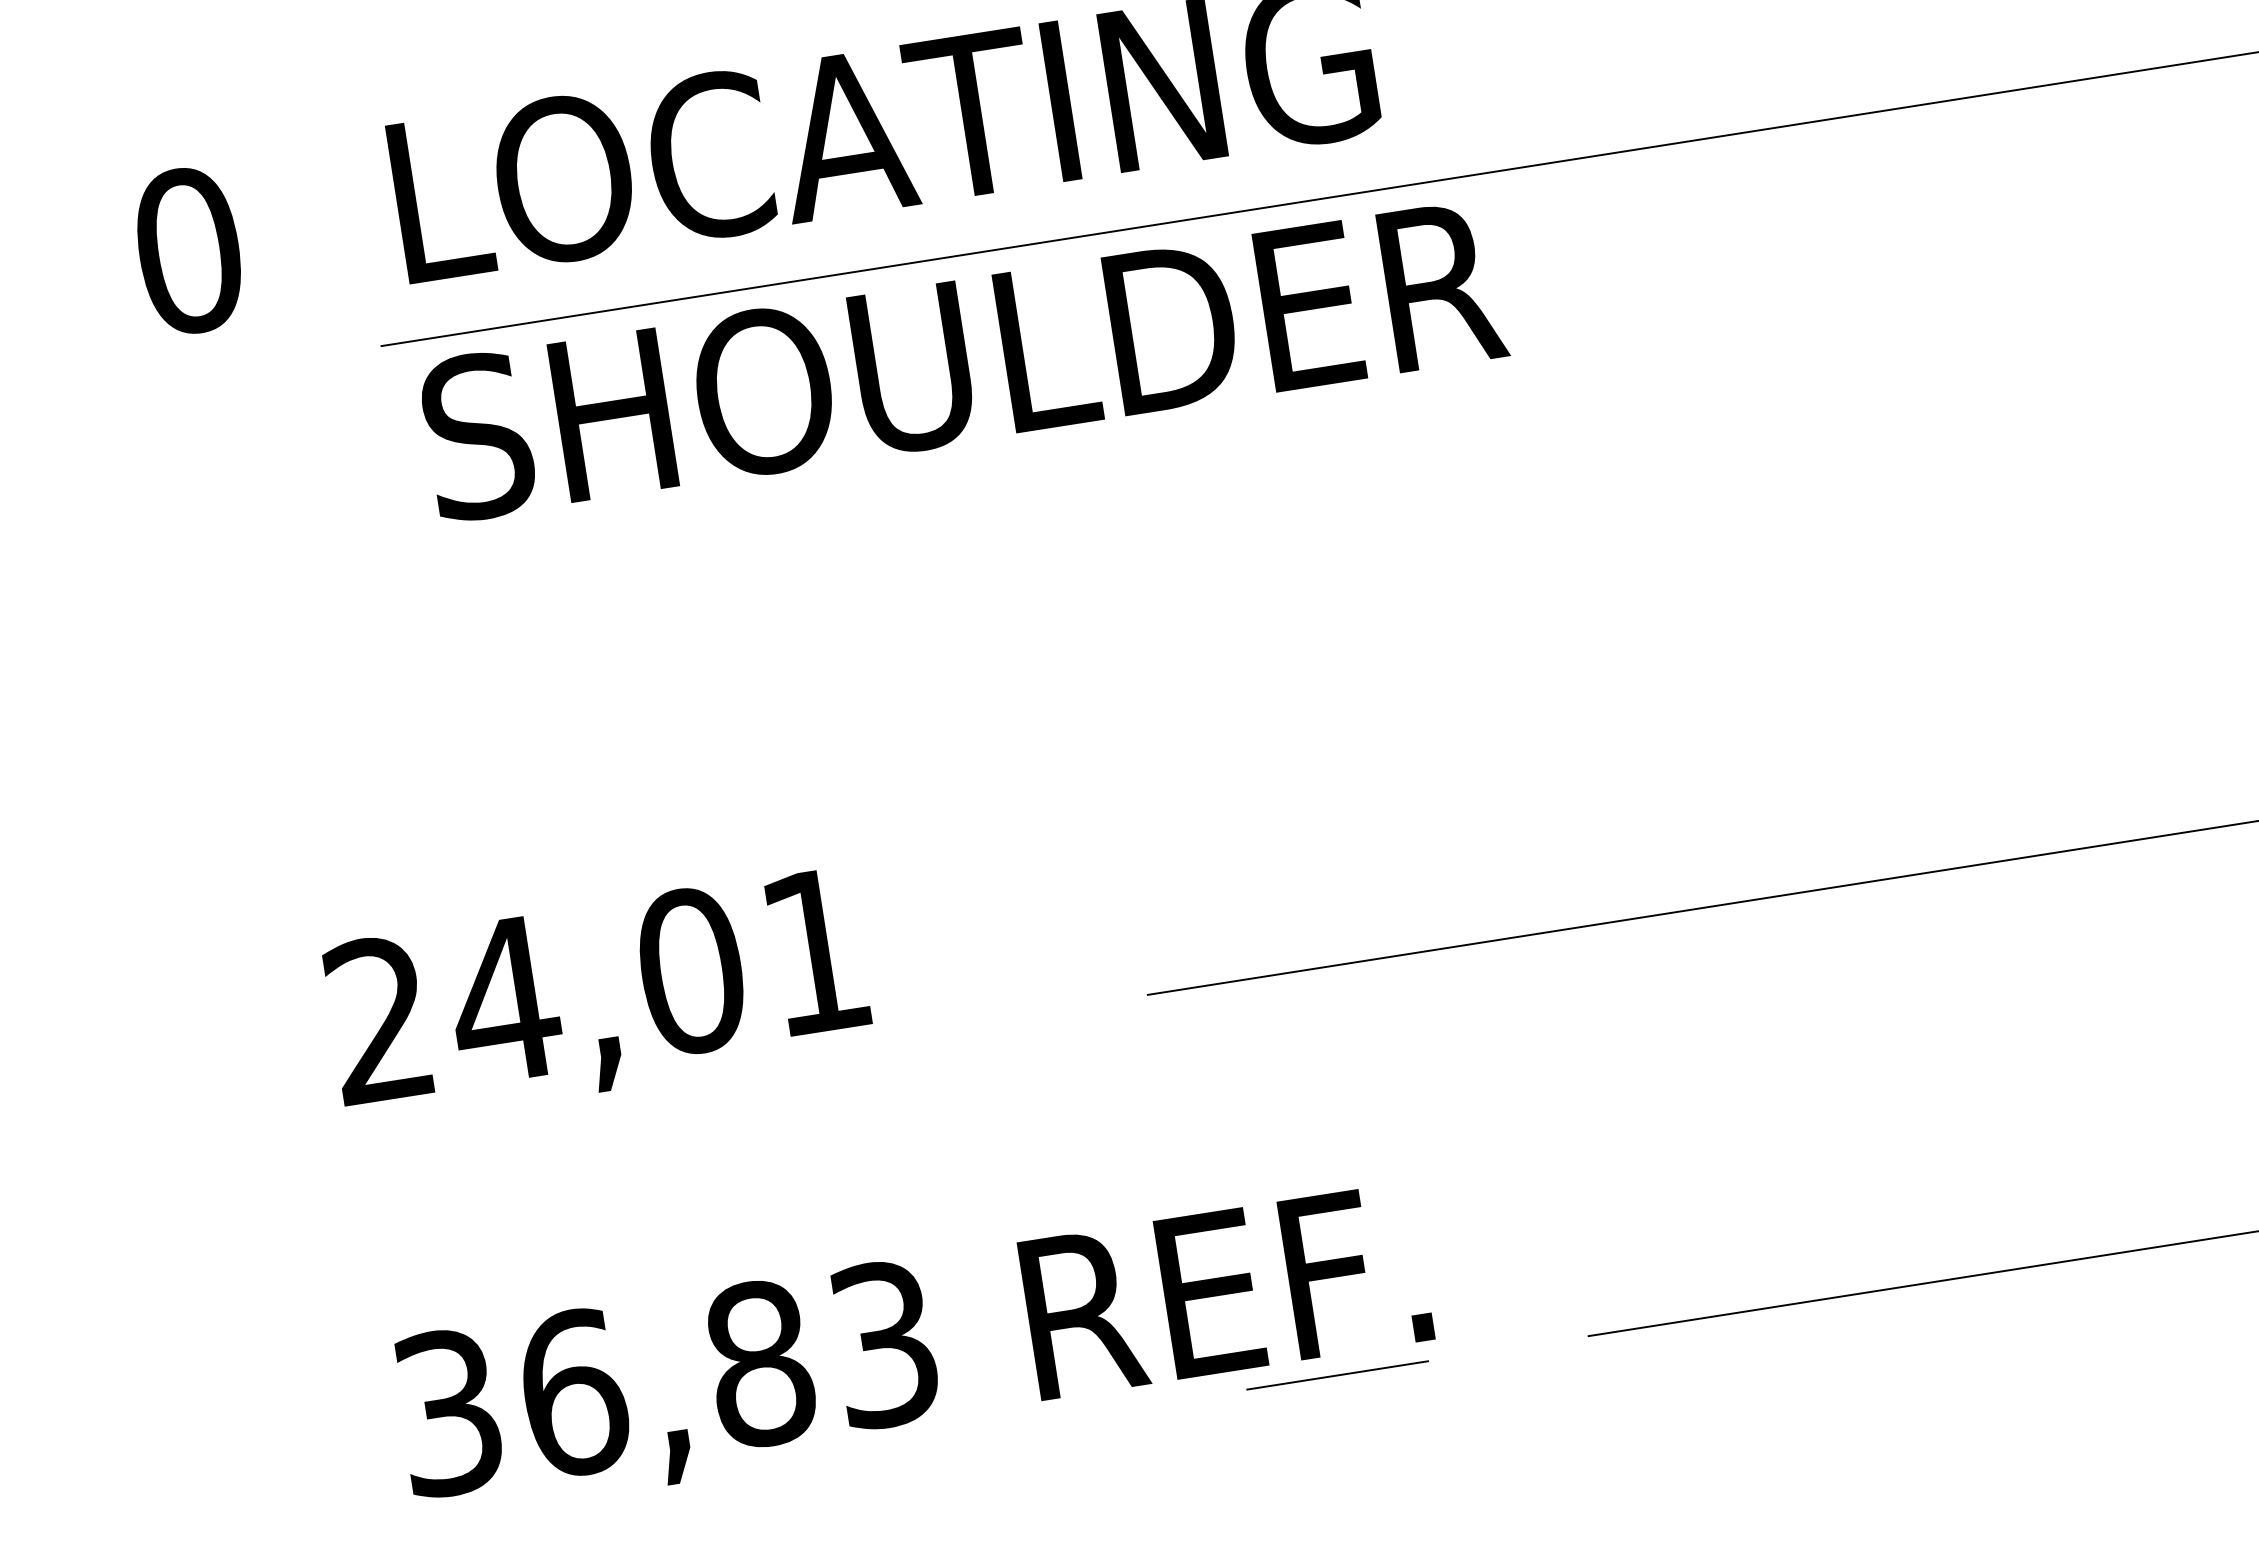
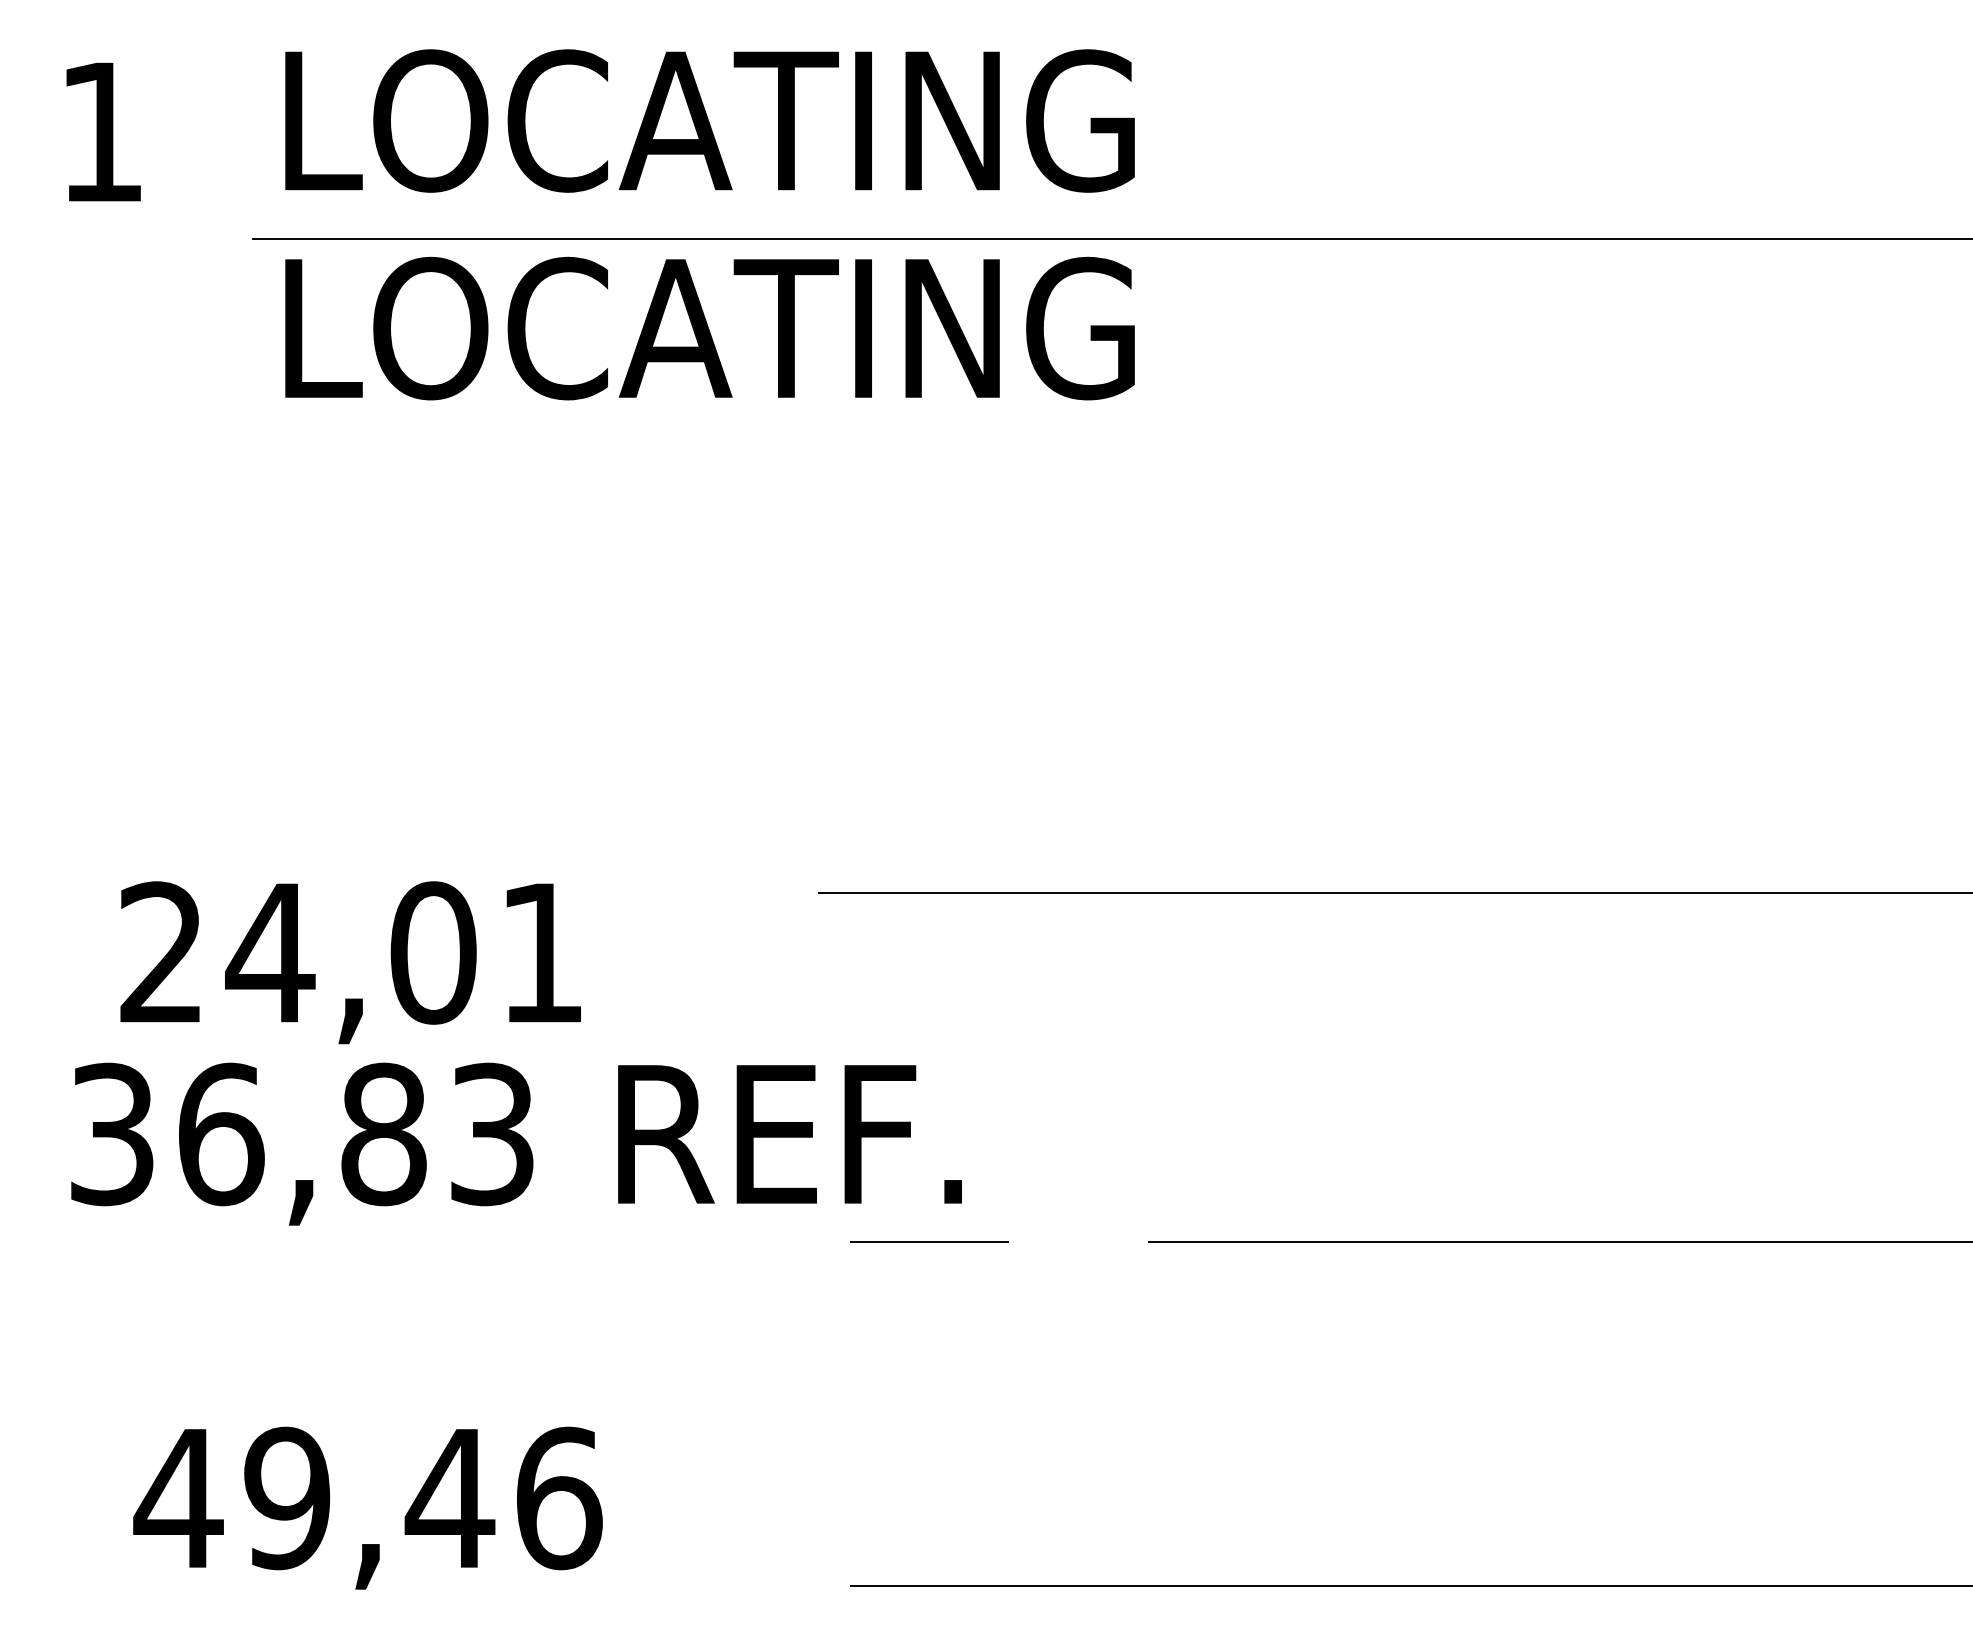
text: (189, 250) -> (102, 131), 0 -> 1
text: (962, 360) -> (745, 328), SHOULDER -> LOCATING
text: (597, 996) -> (350, 962), moved
text: (914, 1350) -> (516, 1143), moved

